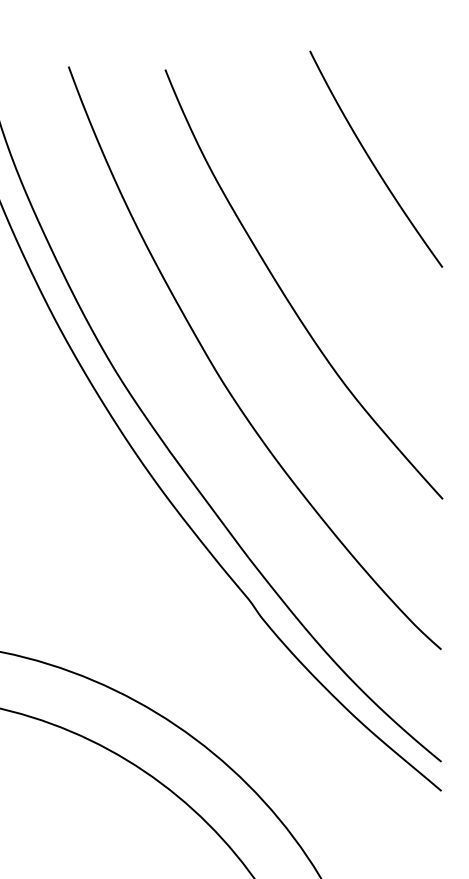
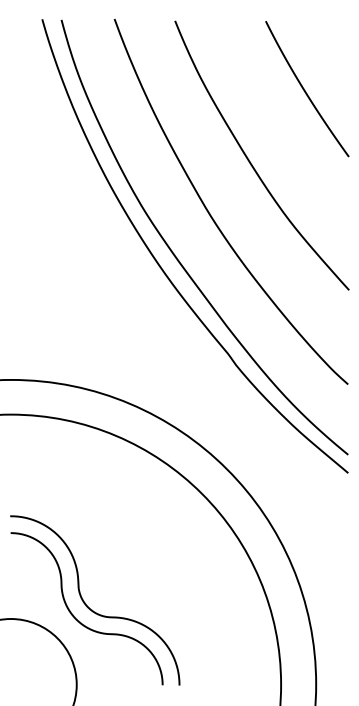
curve: (373, 161) -> (305, 90), moved

